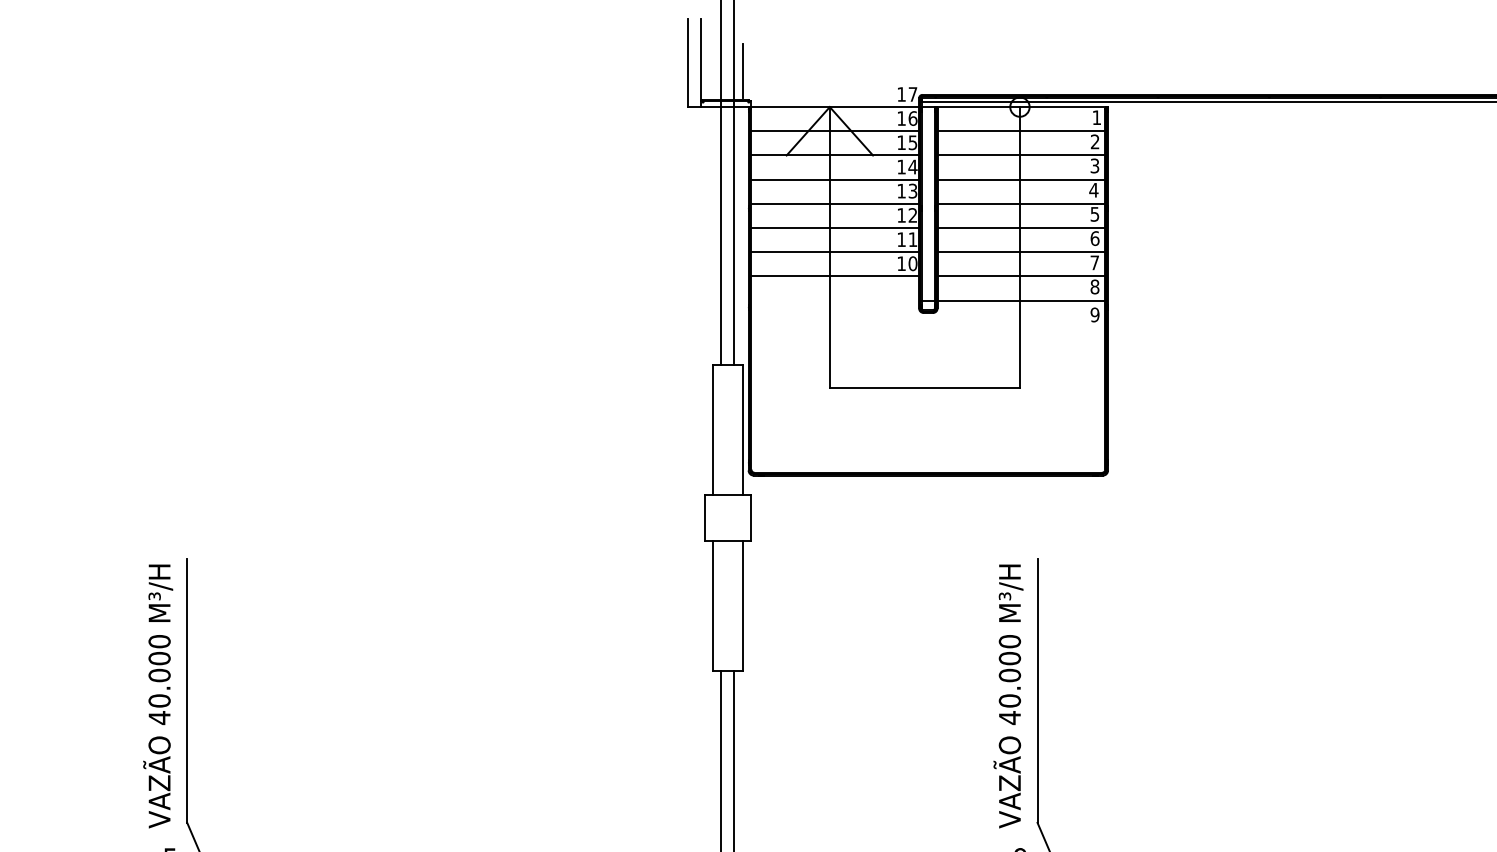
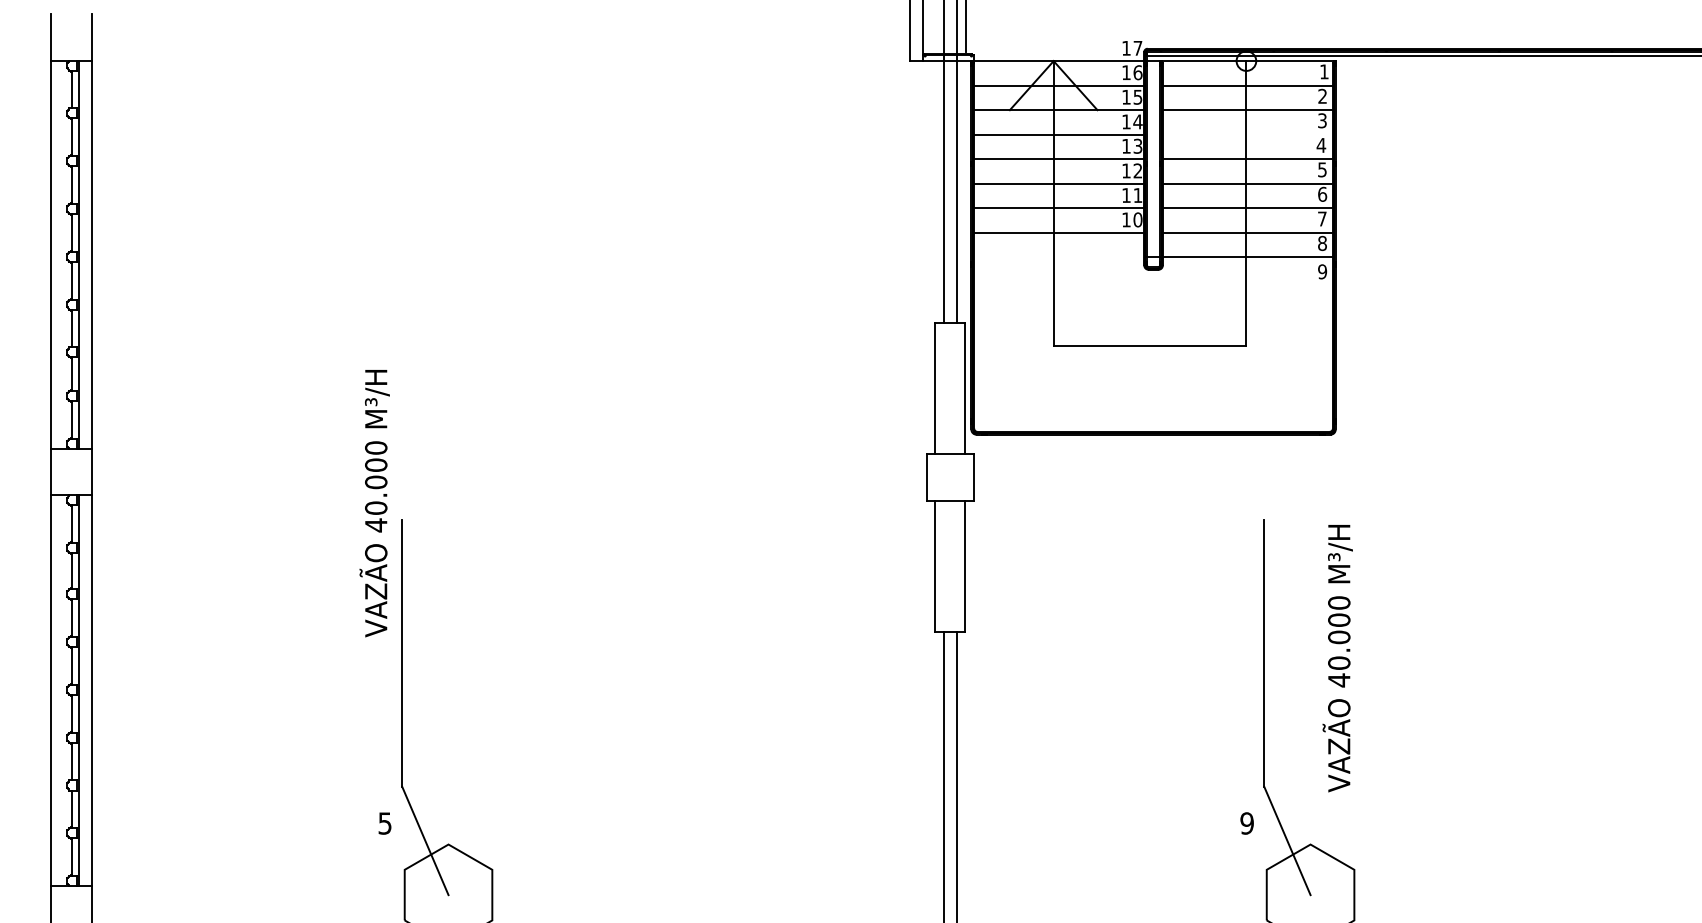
line: (1021, 179) -> (1247, 134), removed
text: (157, 696) -> (374, 503), moved
text: (1008, 696) -> (1337, 658), moved

